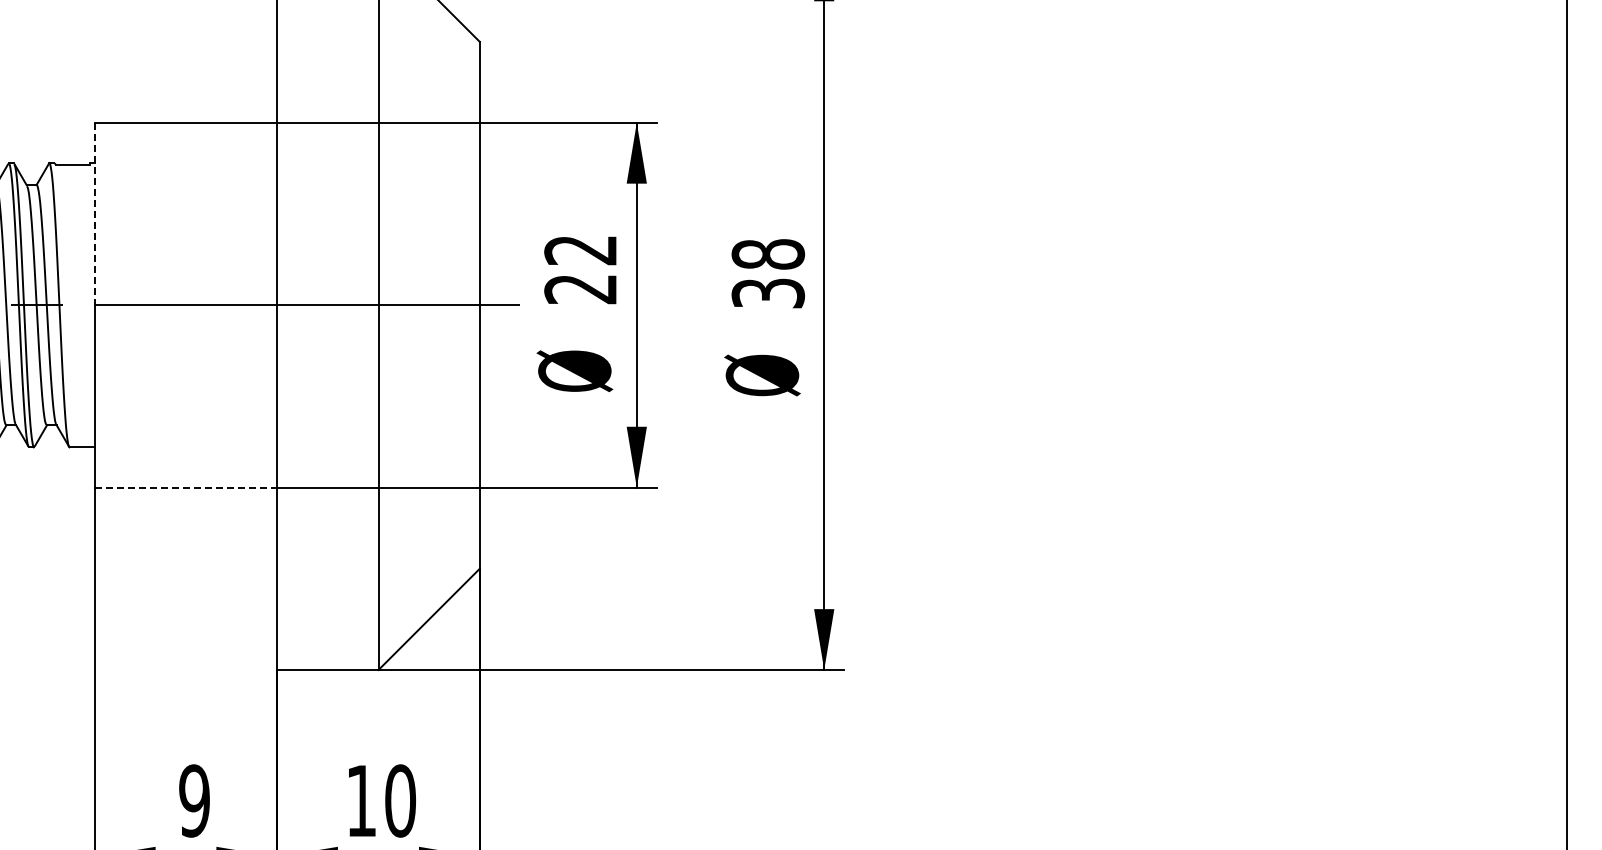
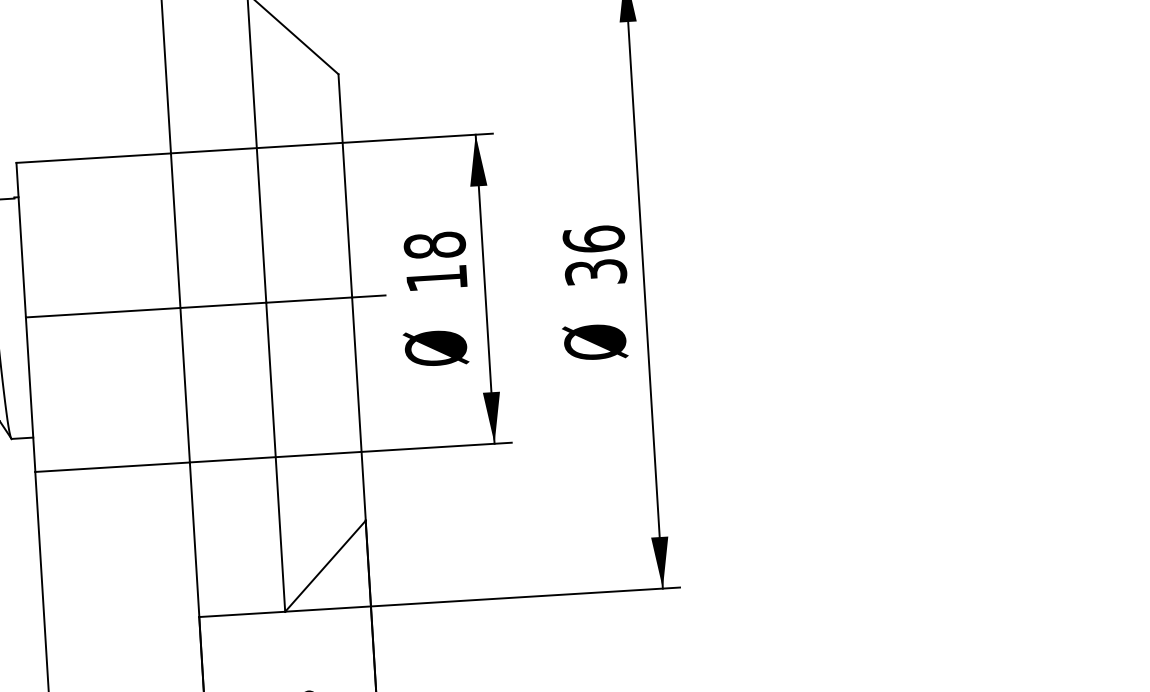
line: (94, 214) -> (20, 240), dashed -> solid
text: (767, 253) -> (593, 238), 38 -> 36
text: (580, 269) -> (435, 261), 22 -> 18
line: (186, 487) -> (112, 467), dashed -> solid

